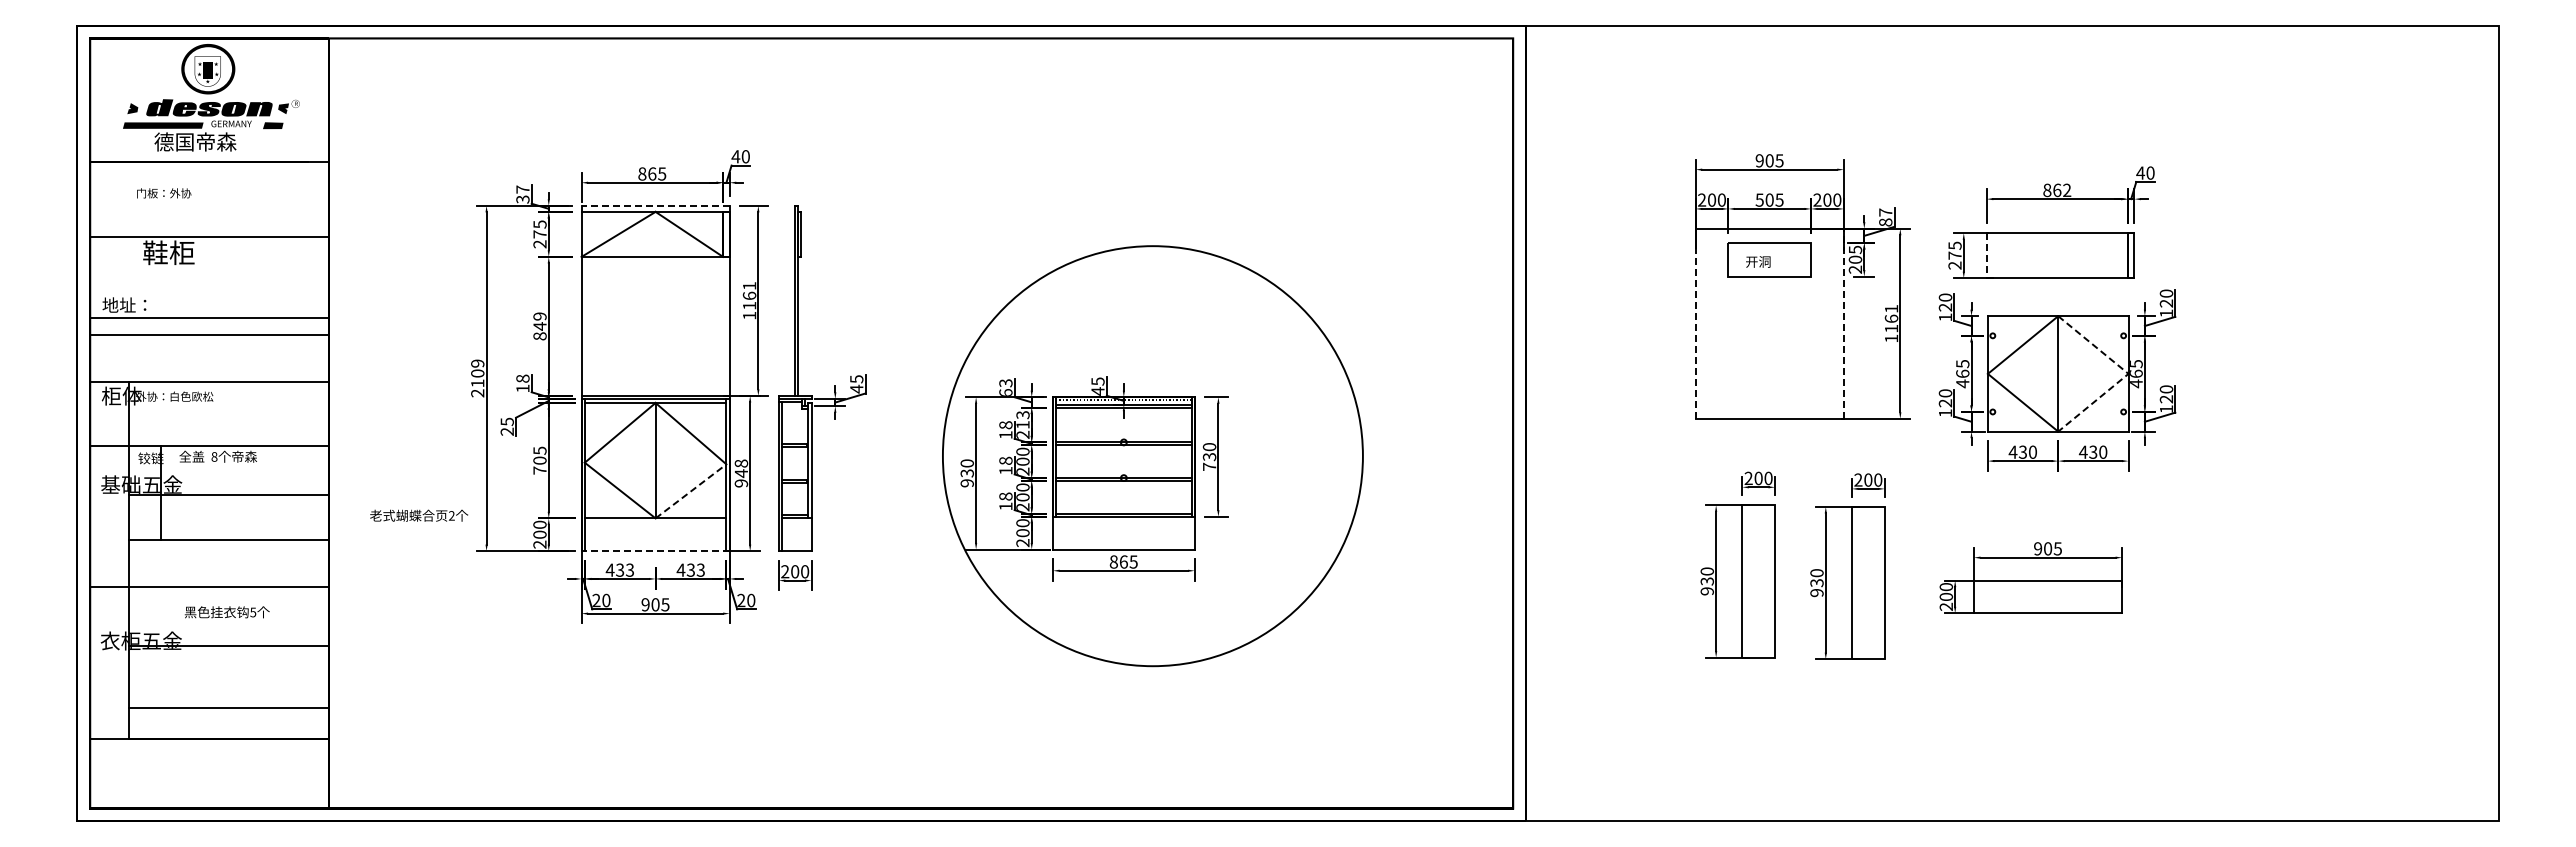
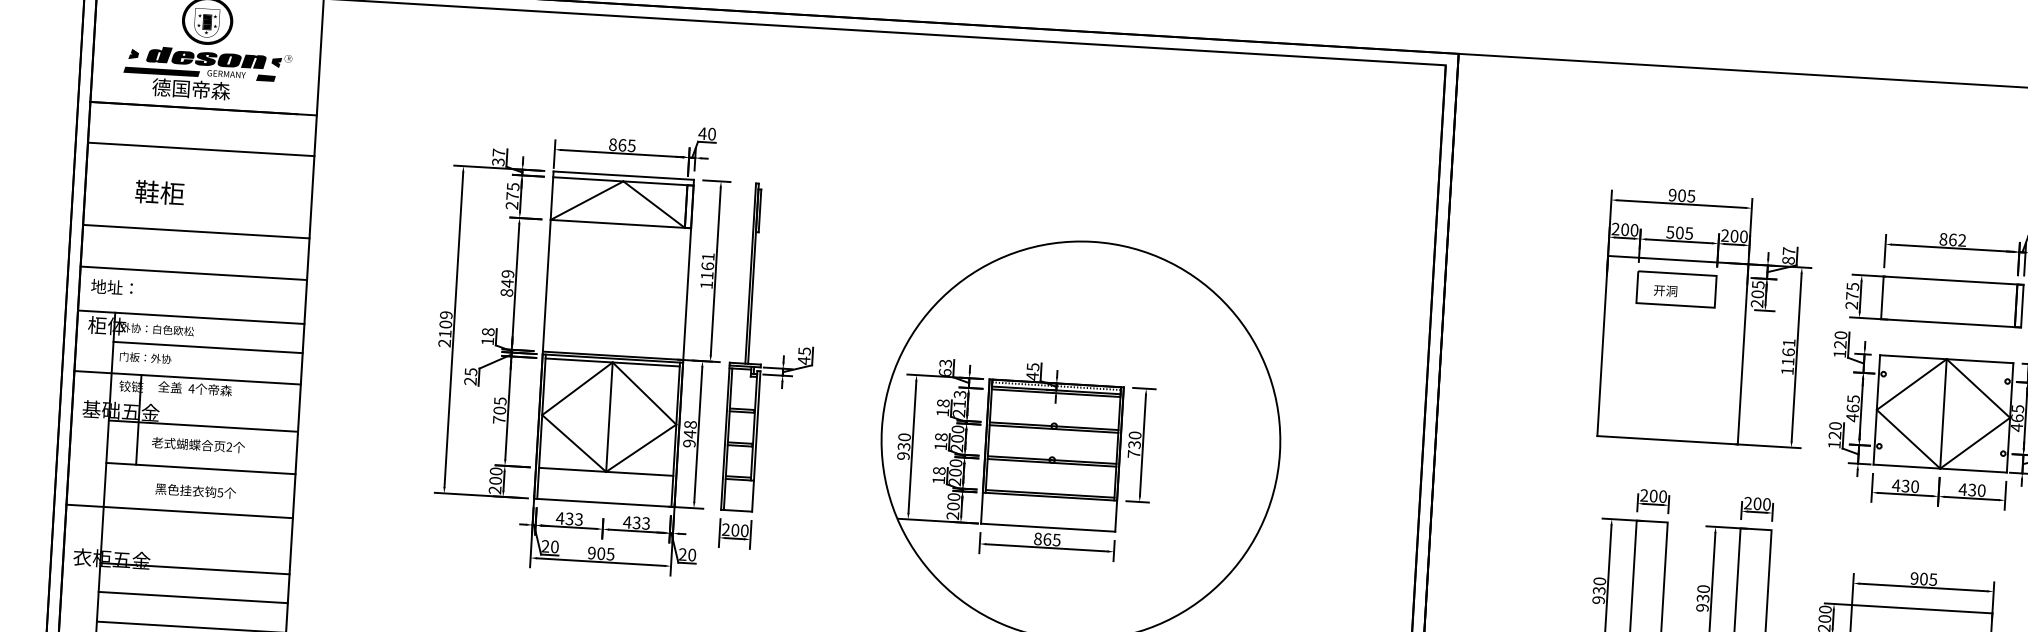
text: (164, 193) -> (145, 358), moved
line: (655, 205) -> (623, 175), dashed -> solid
line: (209, 236) -> (201, 149), moved
line: (1986, 255) -> (1882, 297), dashed -> solid
text: (124, 304) -> (112, 286), moved
line: (209, 318) -> (196, 231), moved
line: (1695, 323) -> (1602, 345), dashed -> solid
line: (1843, 323) -> (1742, 354), dashed -> solid
line: (2128, 373) -> (2010, 417), dashed -> solid
line: (229, 412) -> (208, 347), added
text: (214, 456) -> (191, 388), 8 -> 4
line: (691, 491) -> (641, 448), dashed -> solid
text: (419, 515) -> (198, 444), moved
line: (655, 551) -> (604, 503), dashed -> solid
text: (226, 612) -> (195, 491), moved
line: (229, 676) -> (193, 597), added

